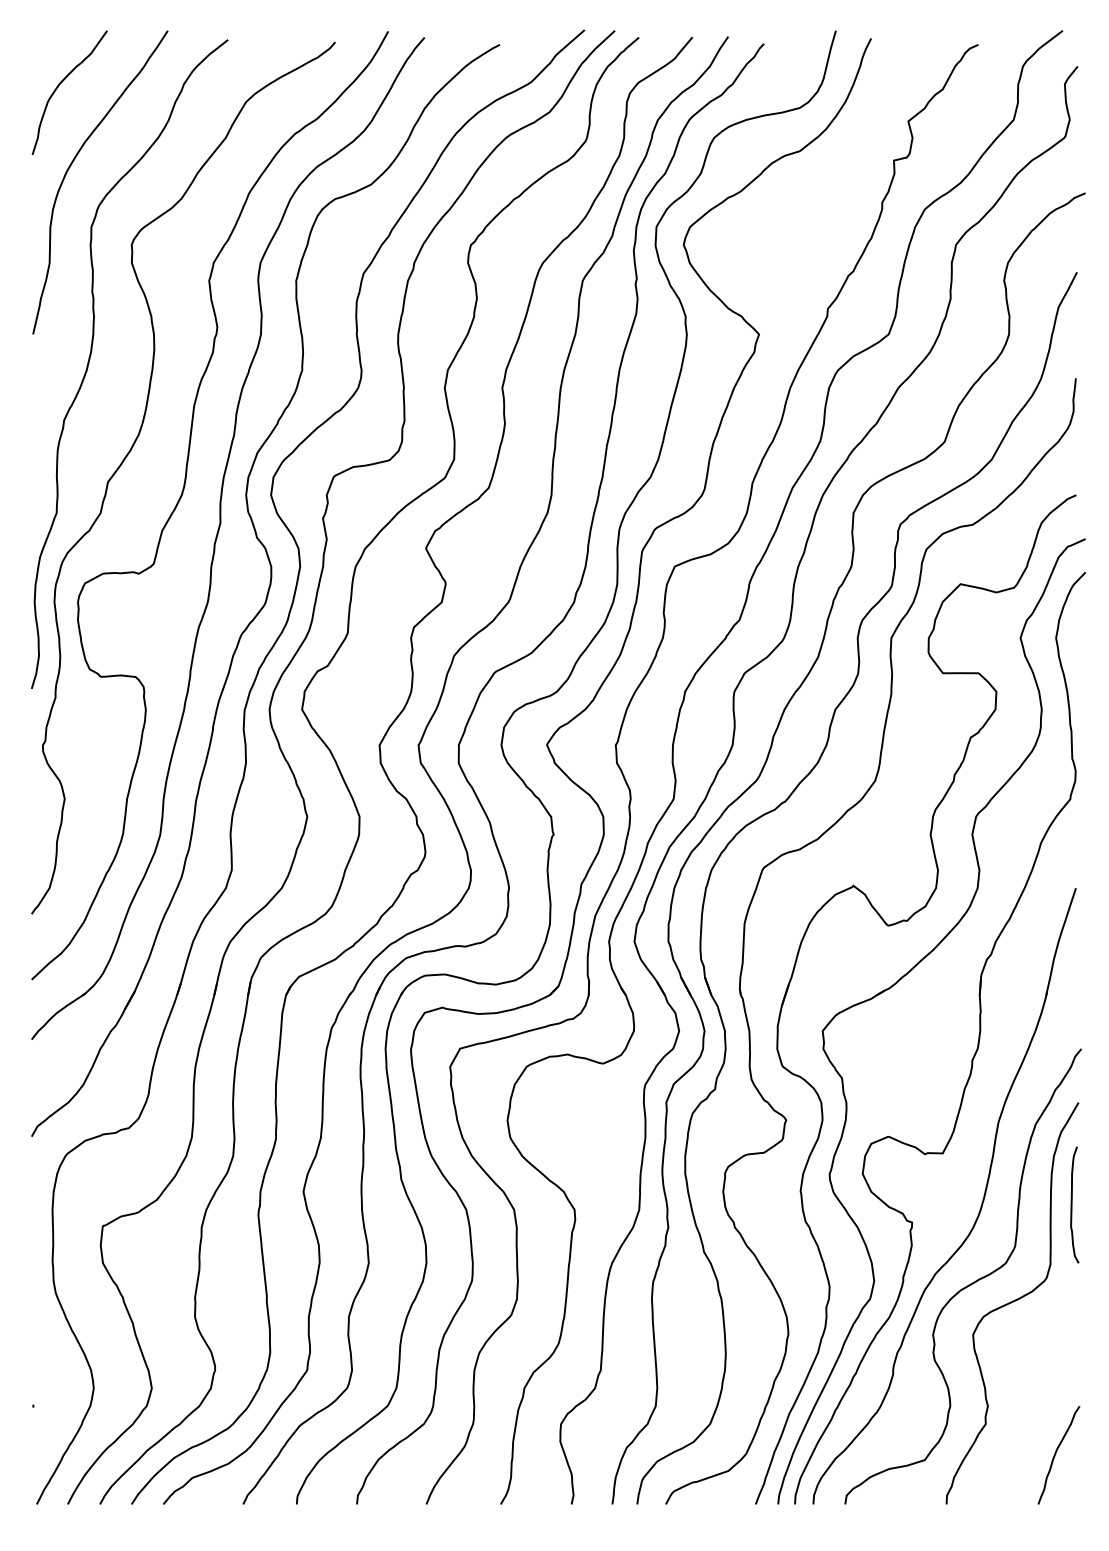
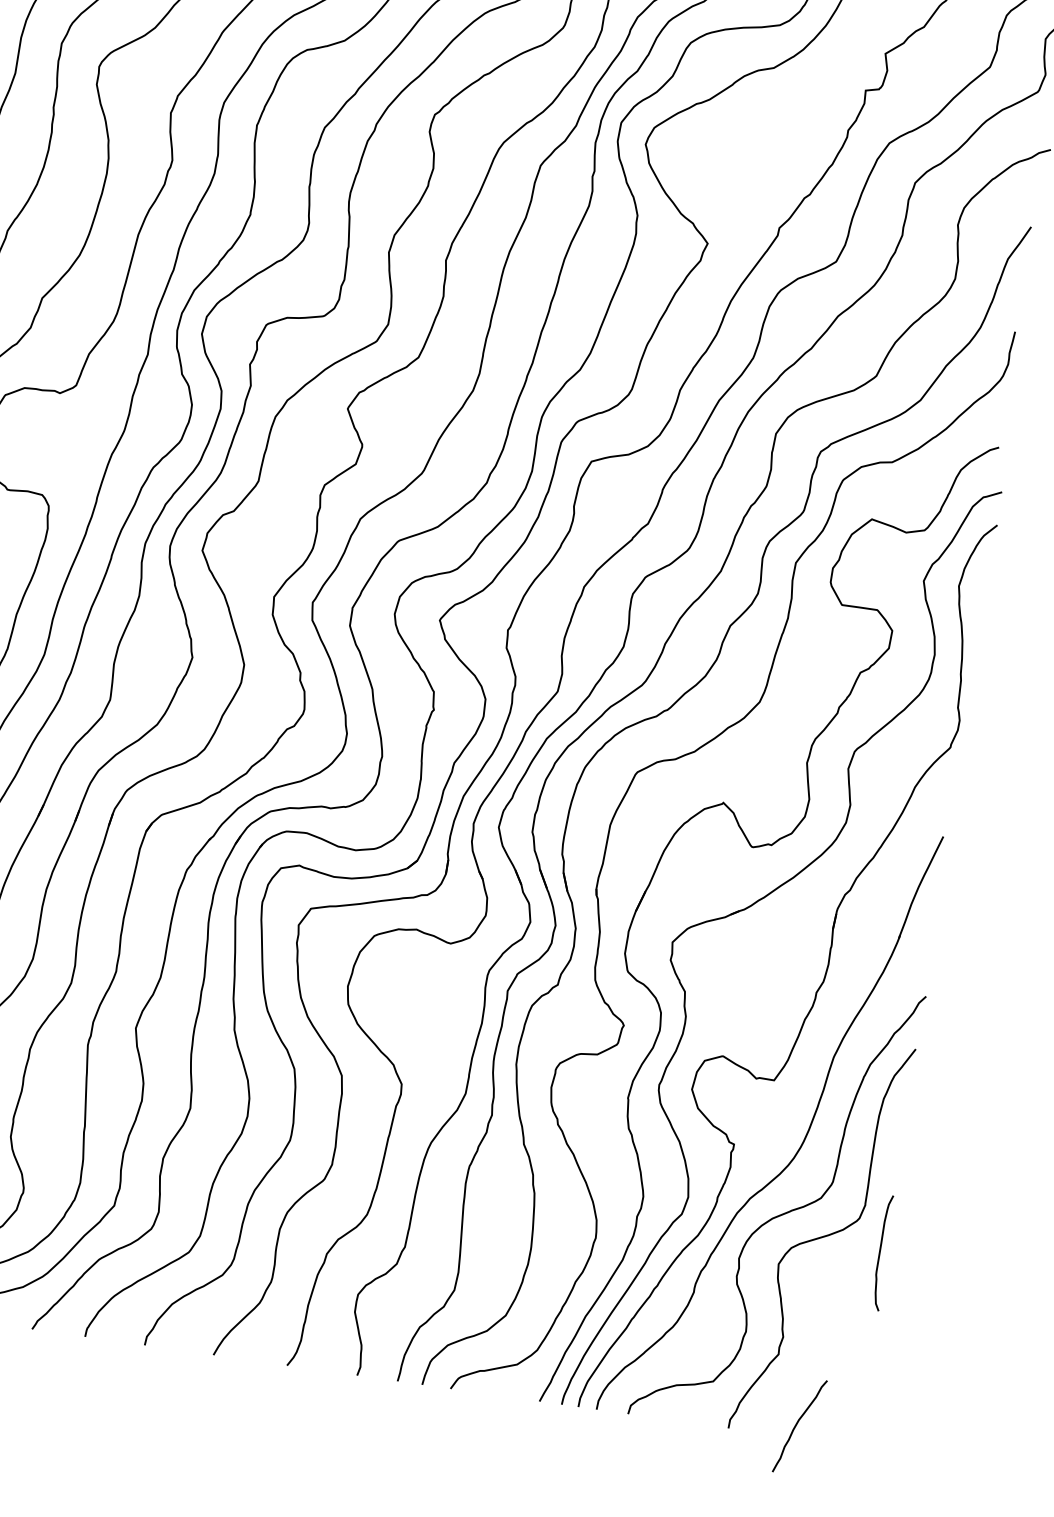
curve: (1072, 1204) -> (880, 1252), moved
curve: (1056, 1454) -> (797, 1425), moved

